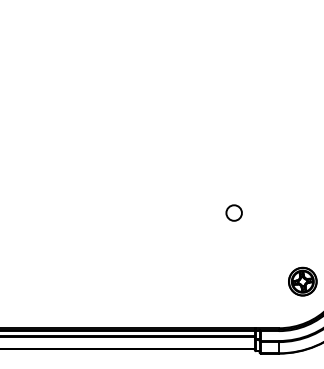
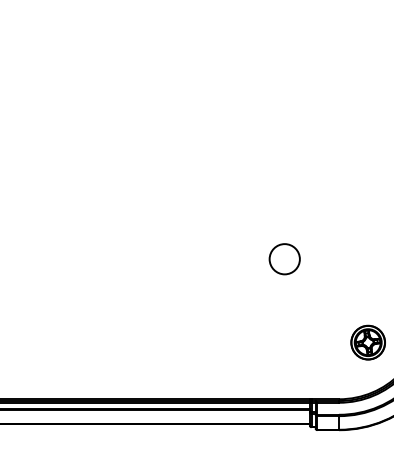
circle: (233, 212) -> (284, 258), size x1.6

